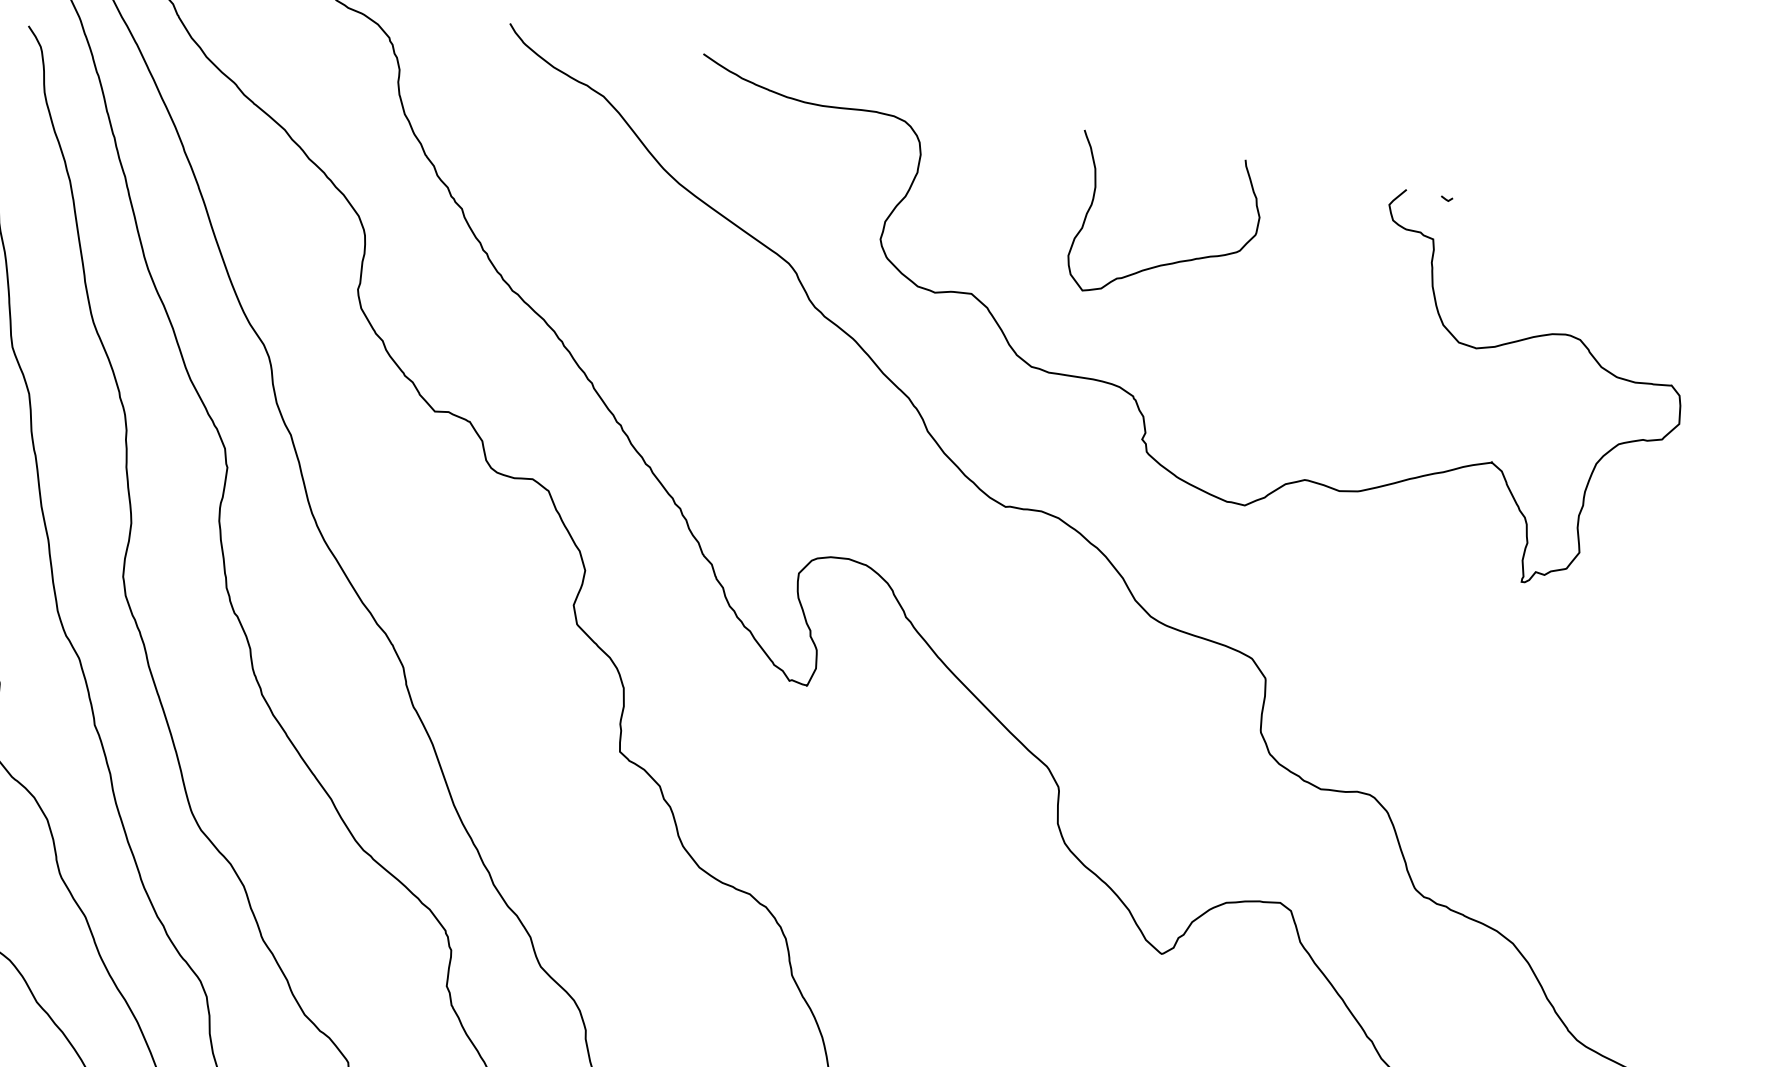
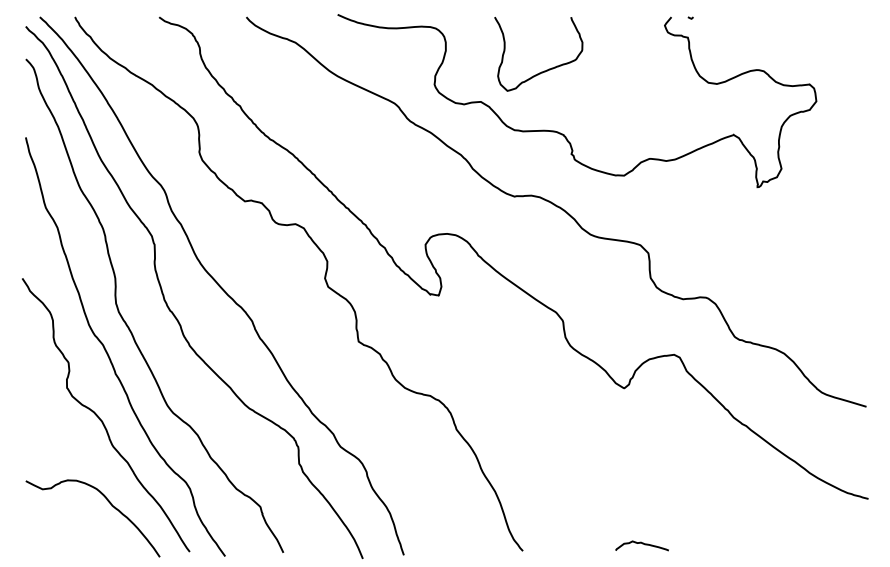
curve: (1173, 260) -> (546, 69), moved

